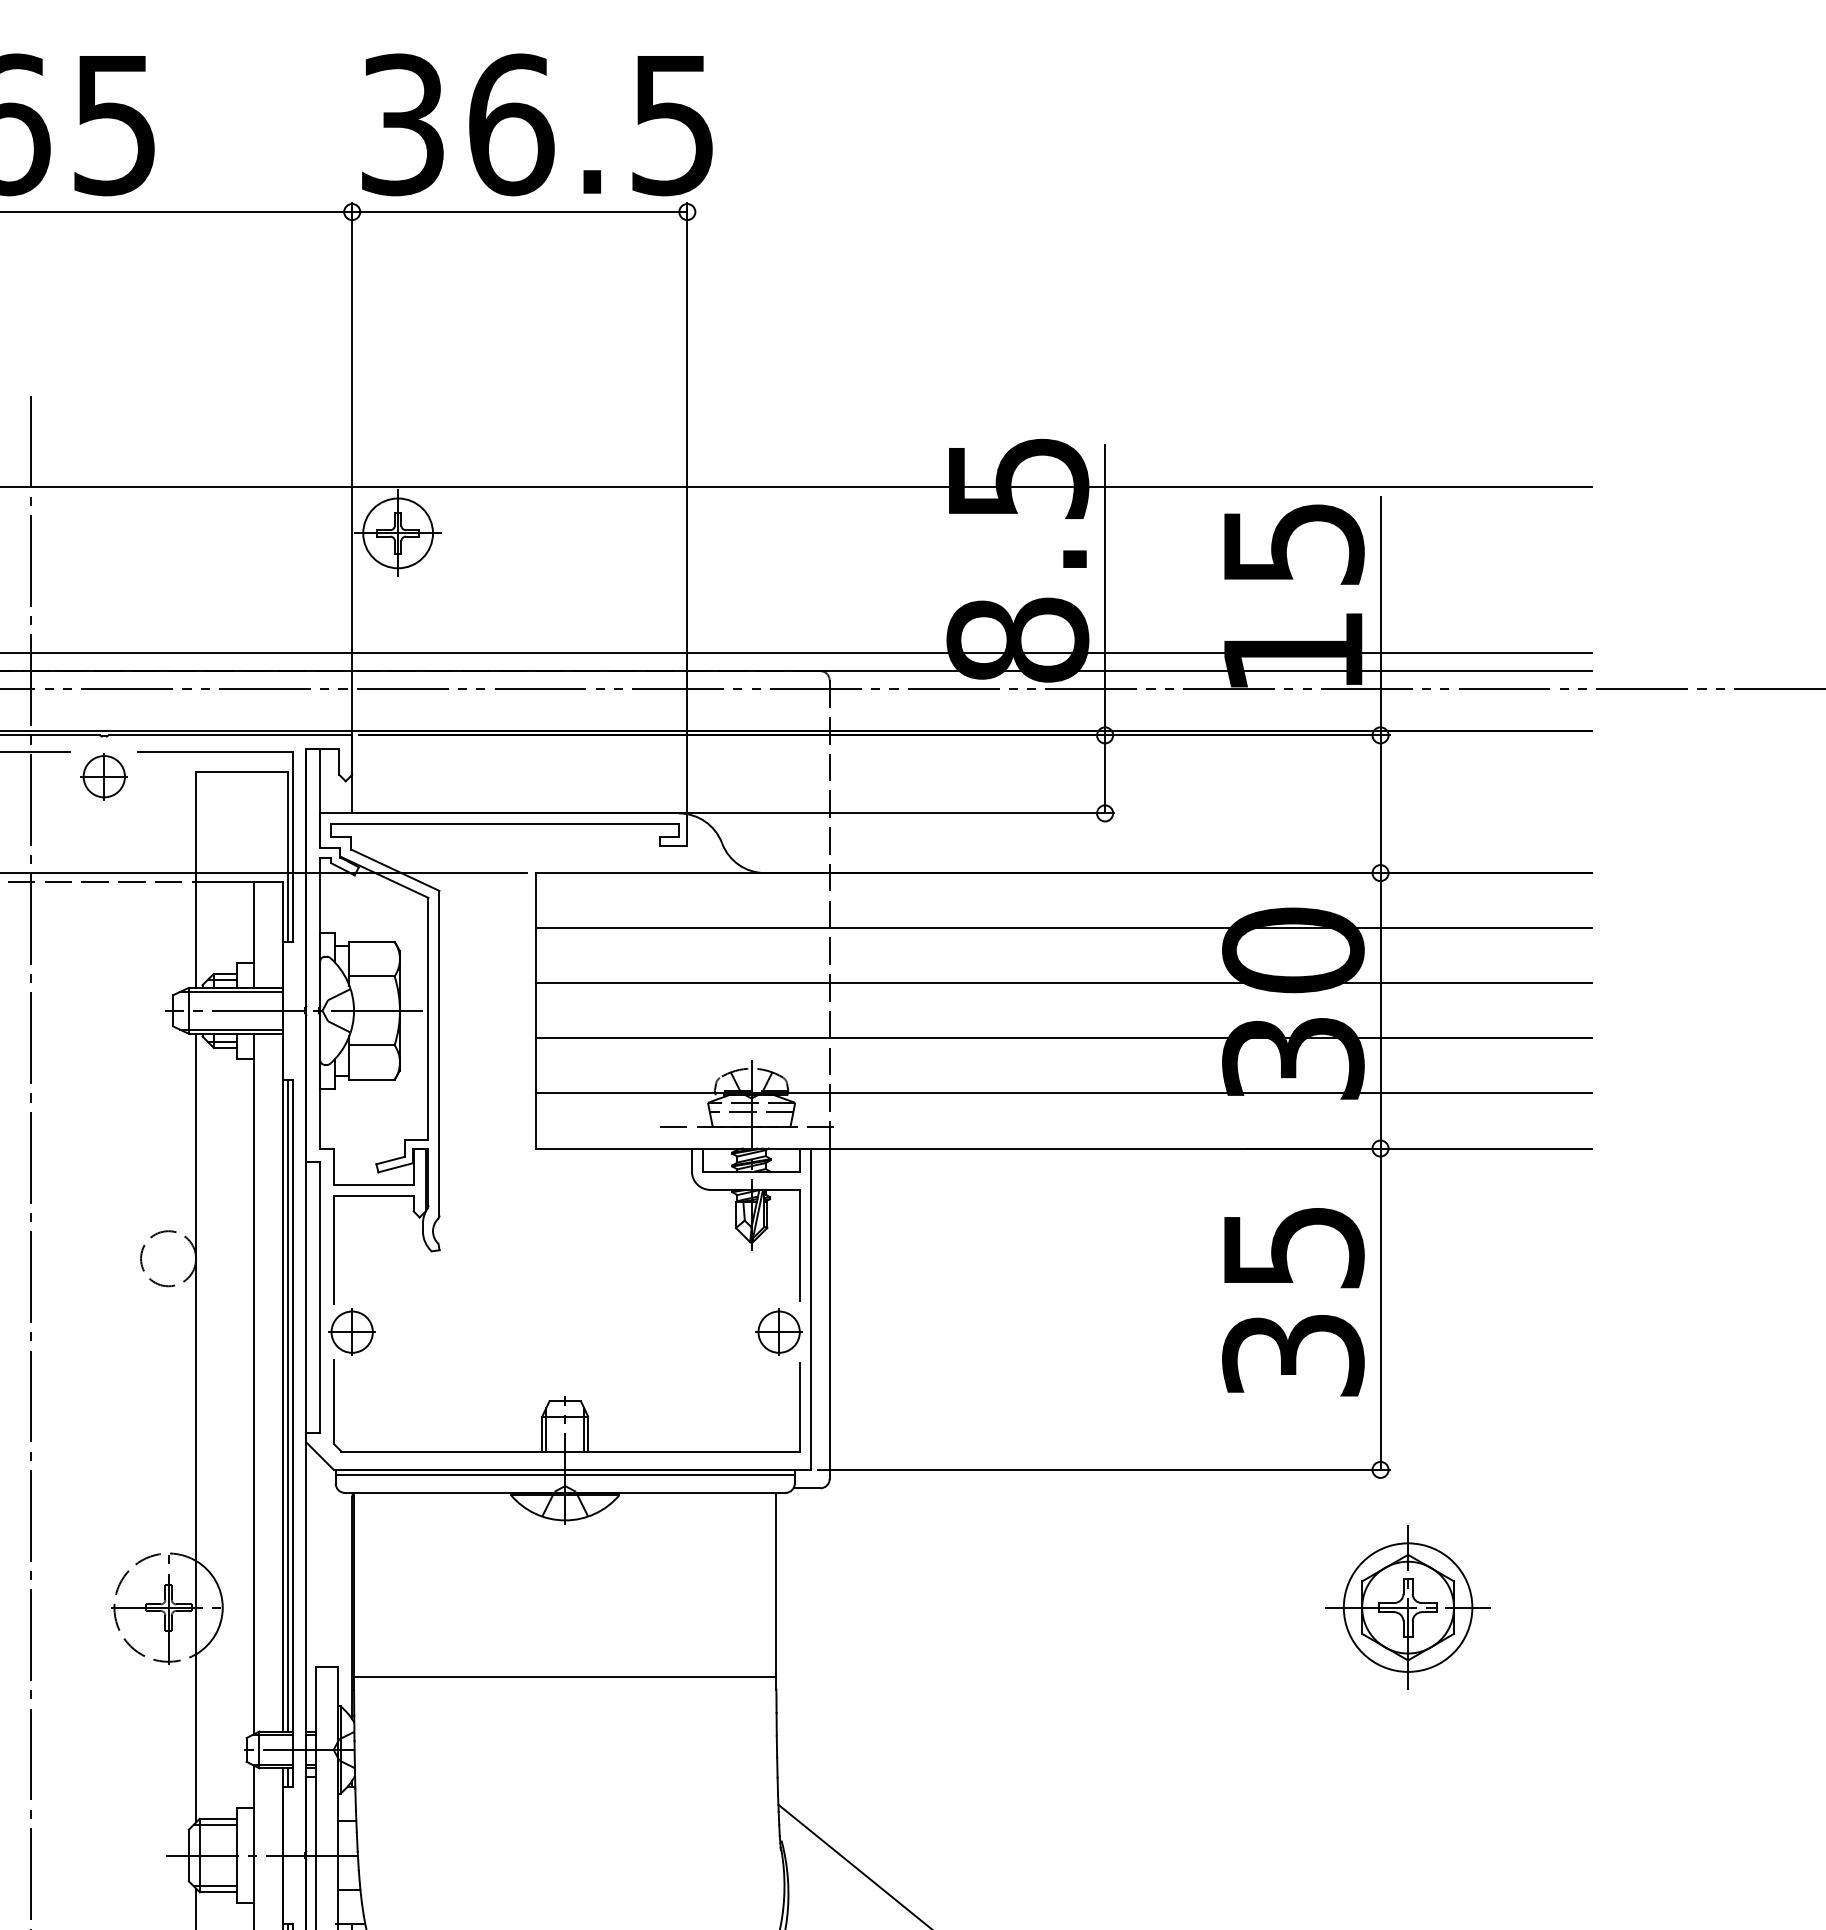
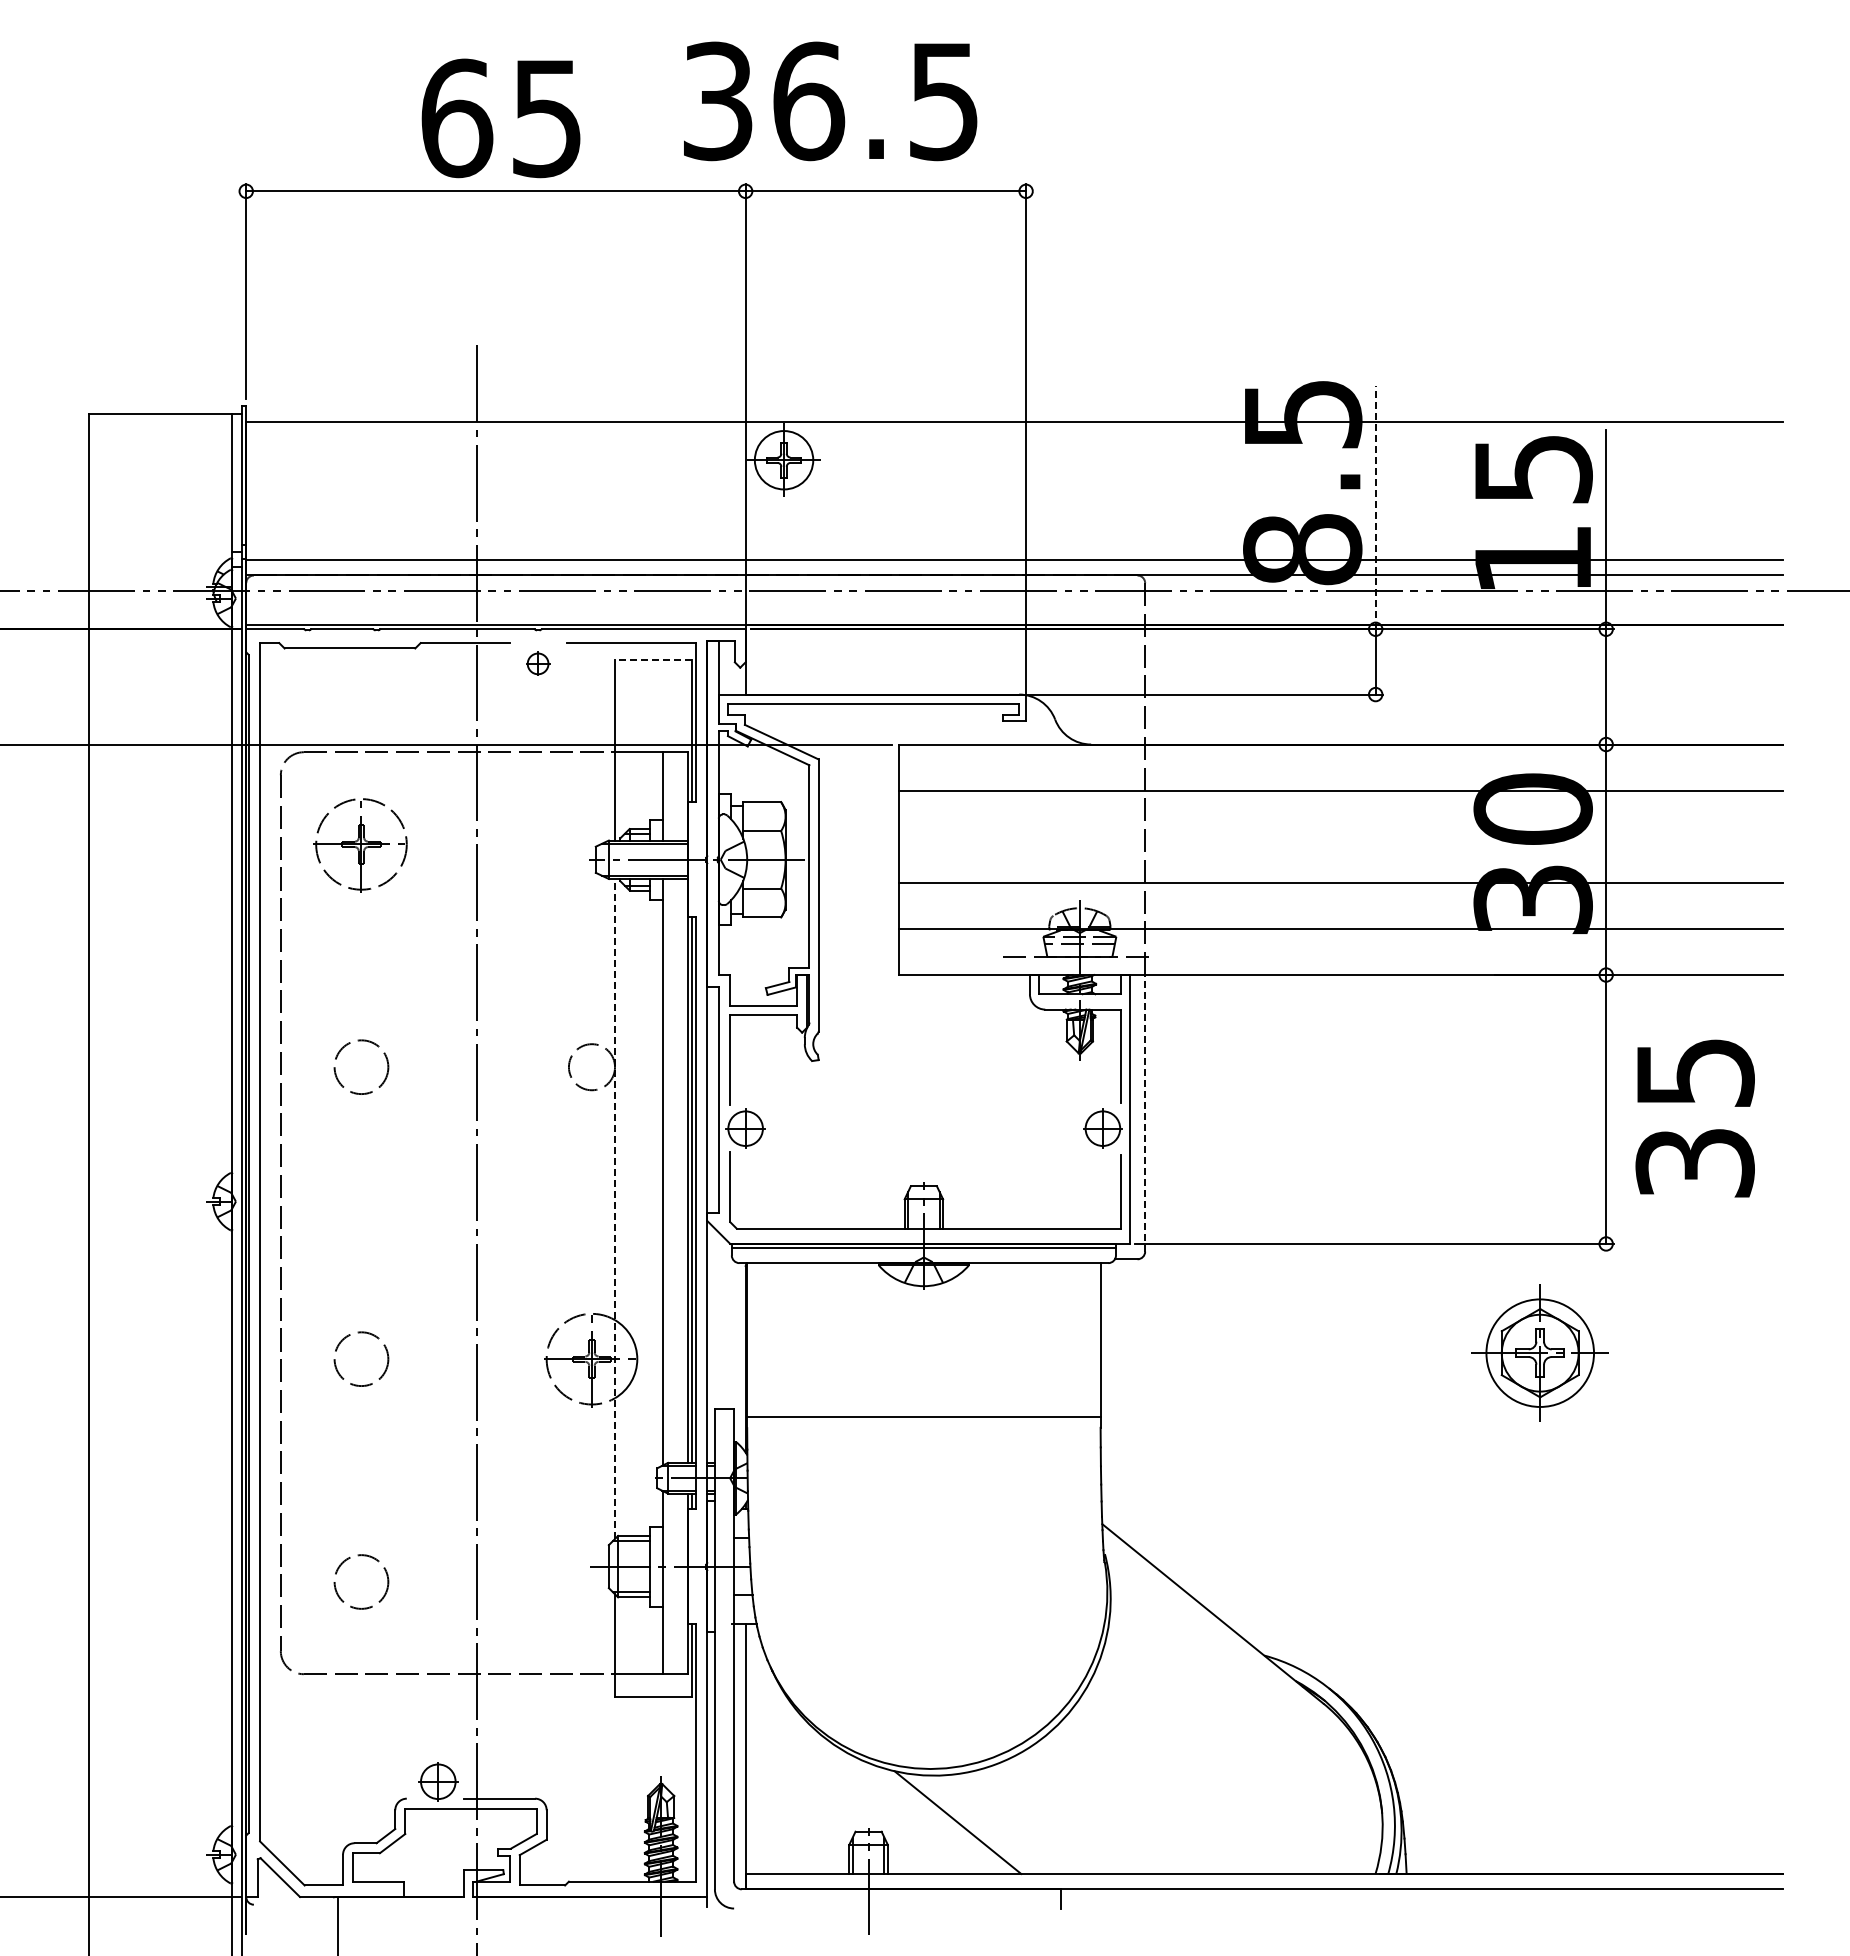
text: (537, 125) -> (830, 101), moved
line: (1104, 589) -> (1375, 507), solid -> dashed
line: (240, 772) -> (652, 660), solid -> dashed
part: (103, 776) -> (537, 663), size x0.6
line: (1063, 983) -> (1340, 836), removed
text: (1292, 1302) -> (1694, 1118), moved
line: (830, 1312) -> (1145, 1112), solid -> dashed
line: (196, 1427) -> (615, 1208), solid -> dashed
part: (1407, 1606) -> (1539, 1352), moved

